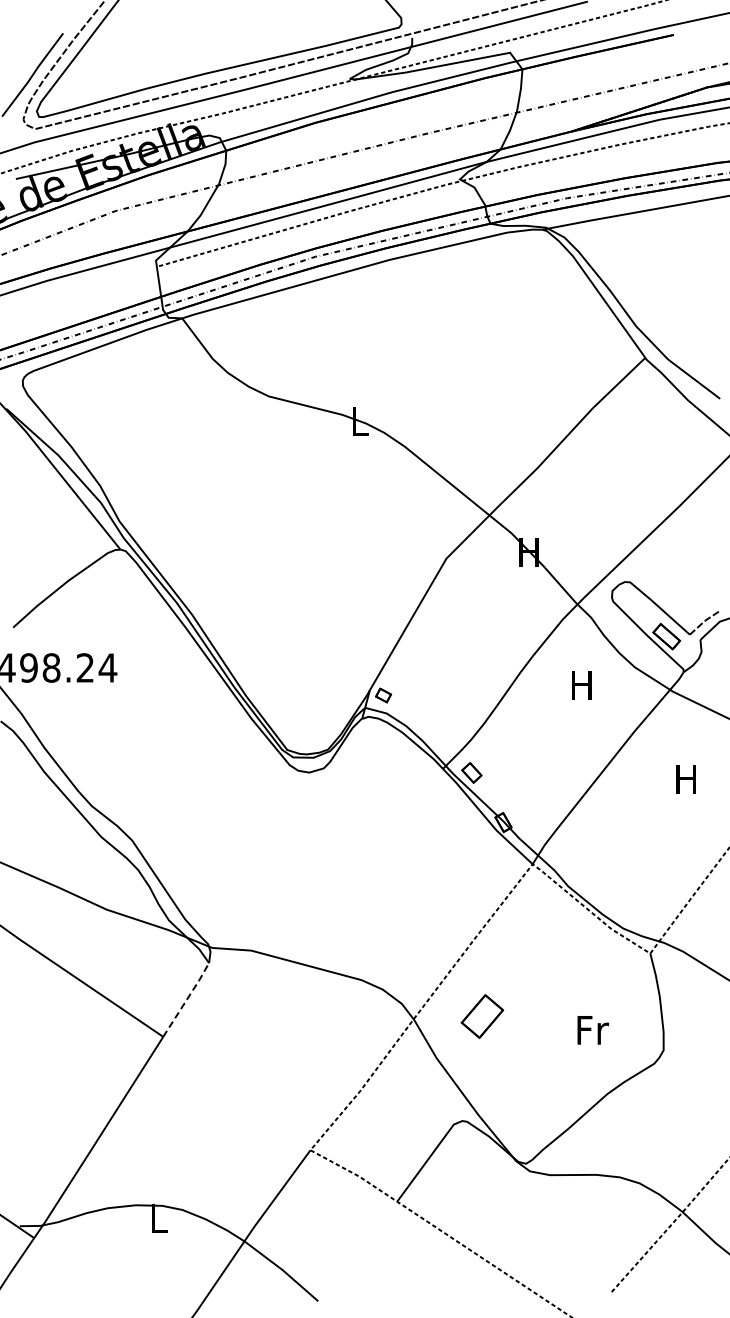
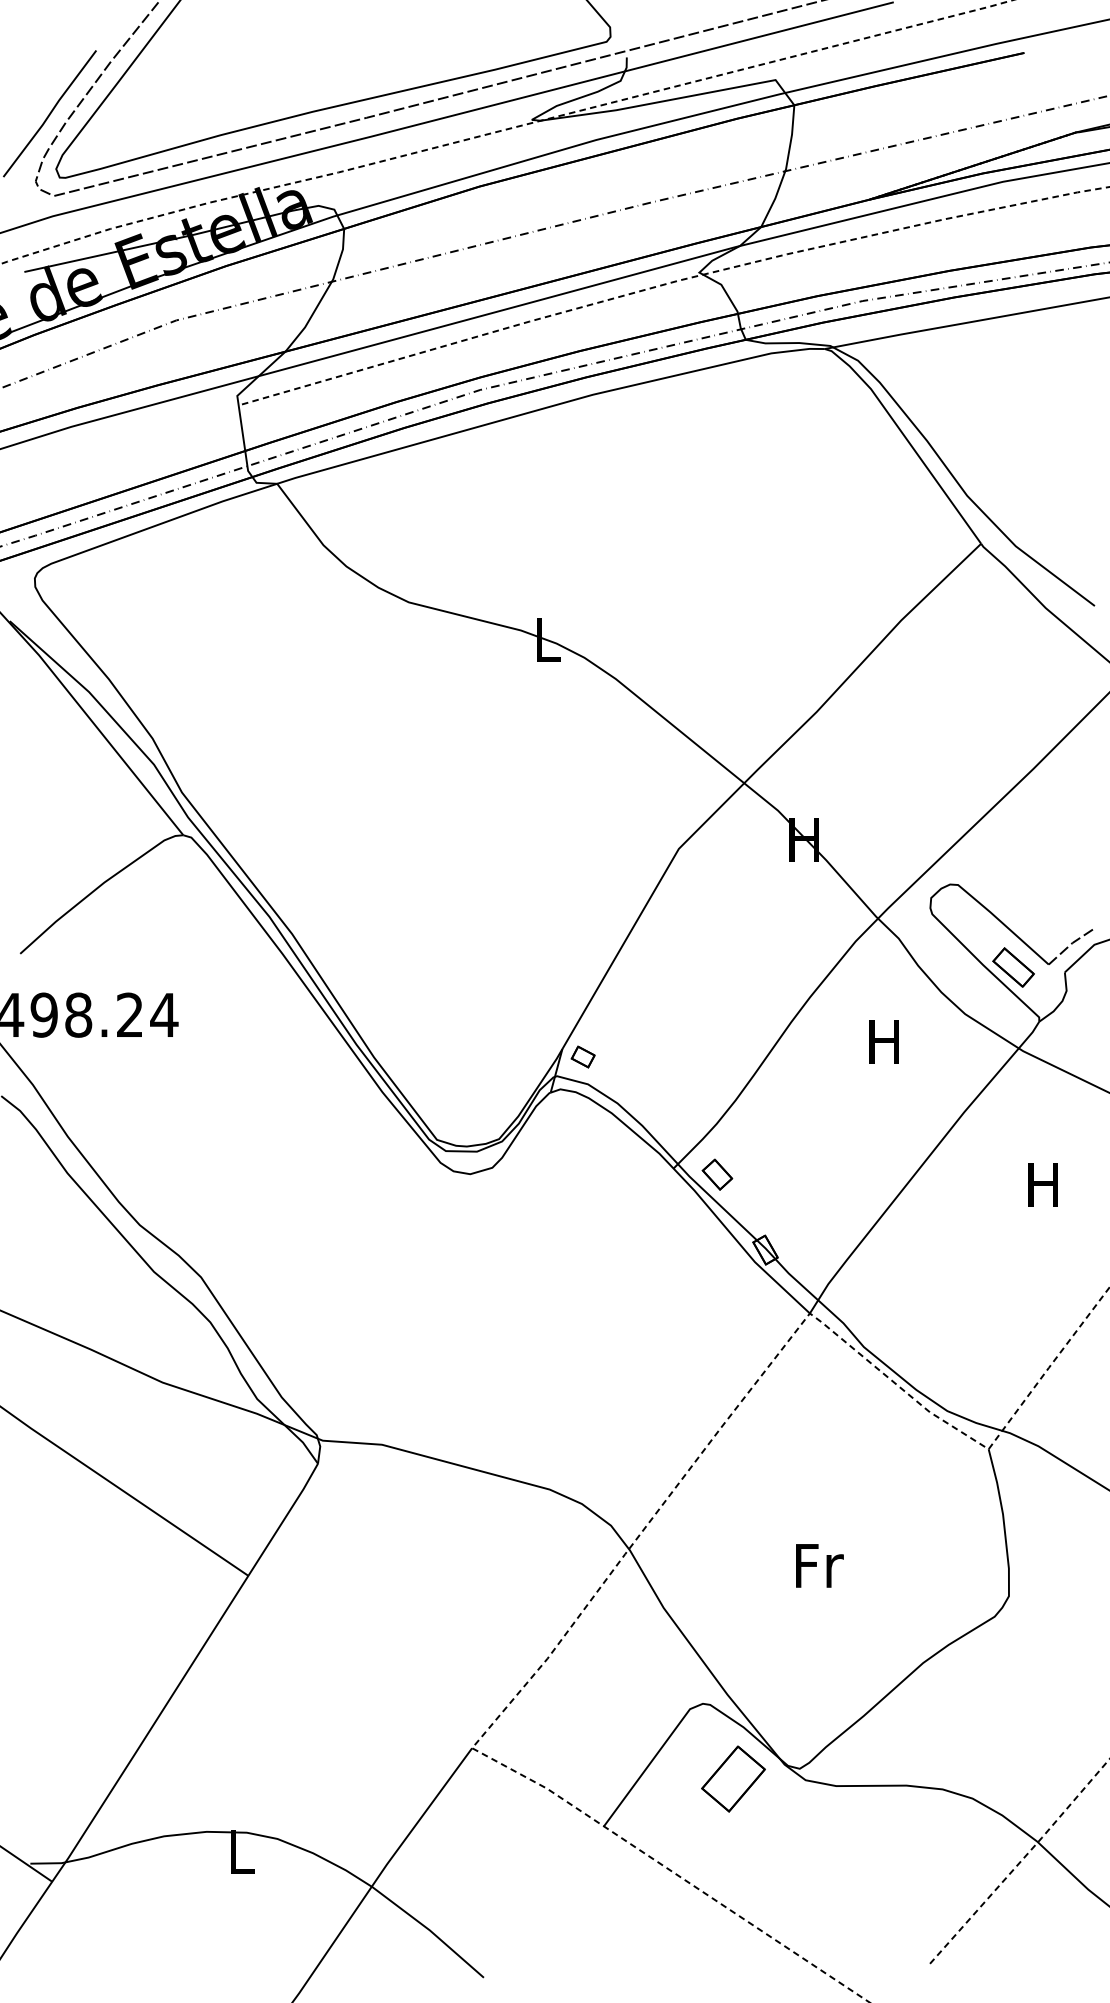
line: (187, 999) -> (285, 1519), dashed -> solid
part: (482, 1016) -> (733, 1778), moved
text: (592, 1030) -> (818, 1566), moved

